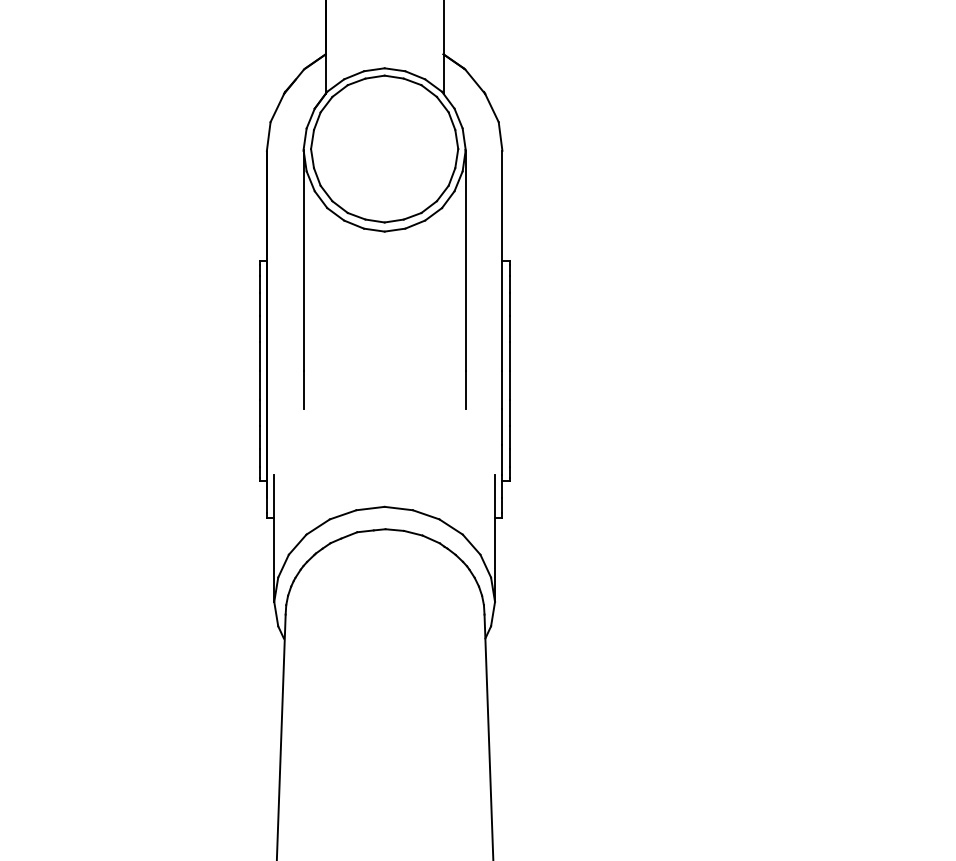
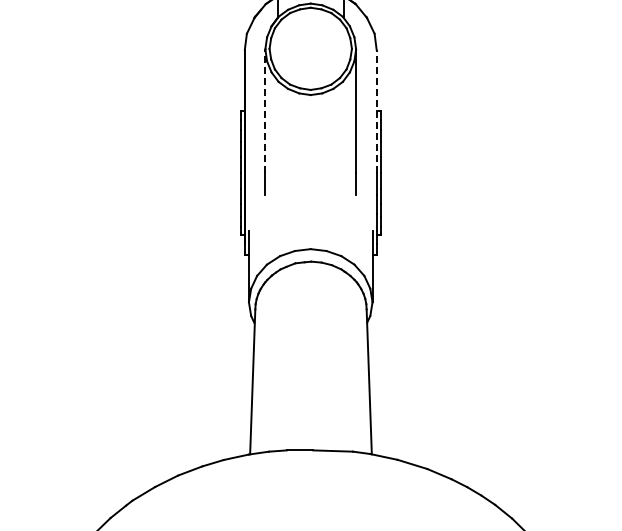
line: (303, 260) -> (265, 111), solid -> dashed
line: (502, 260) -> (376, 111), solid -> dashed

